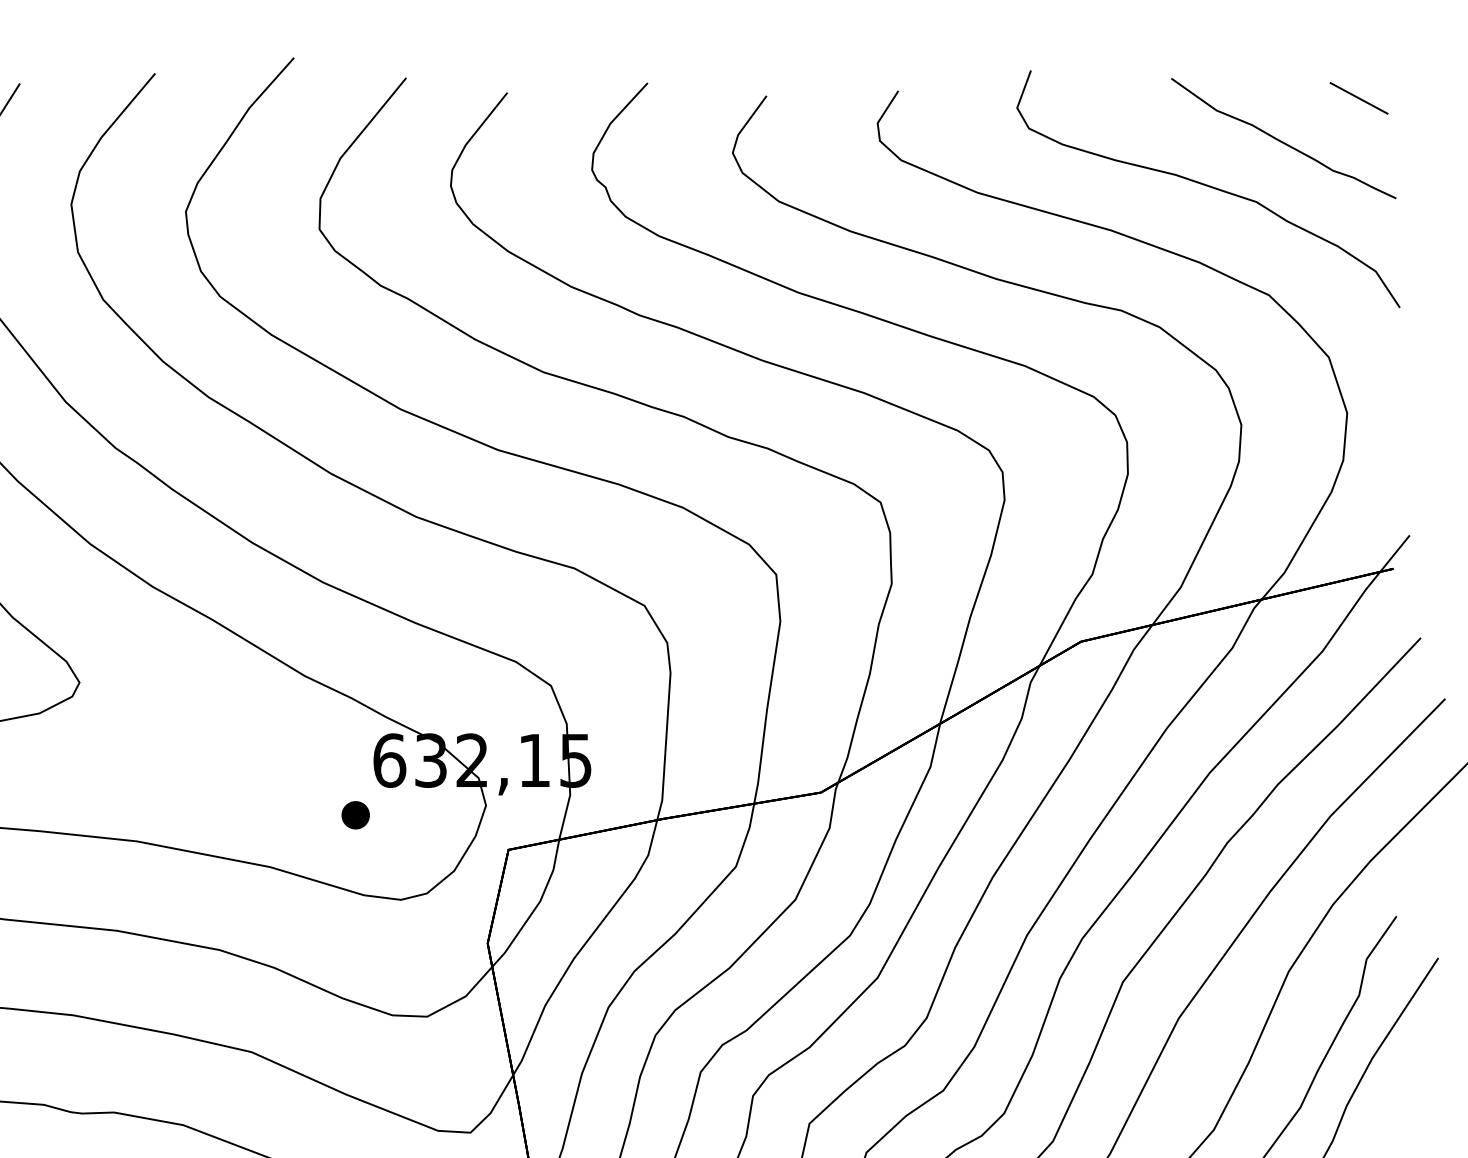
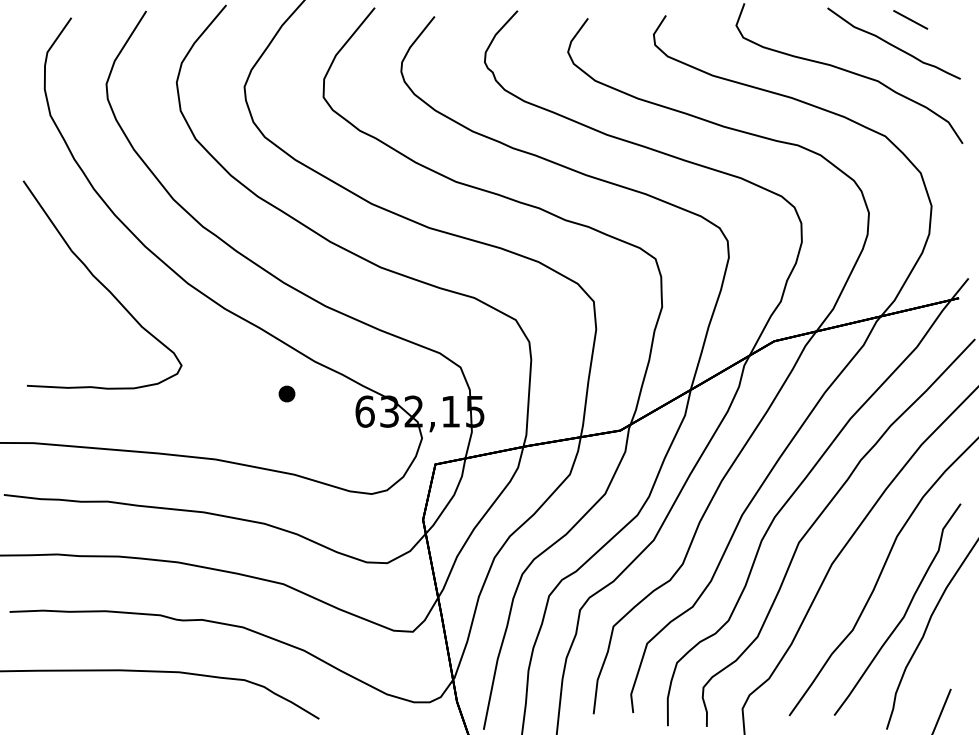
line: (1358, 97) -> (910, 19), moved
part: (354, 814) -> (286, 393), moved

